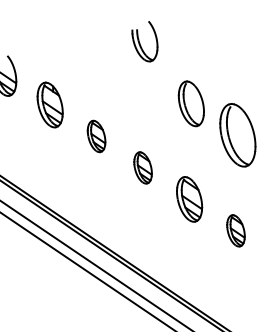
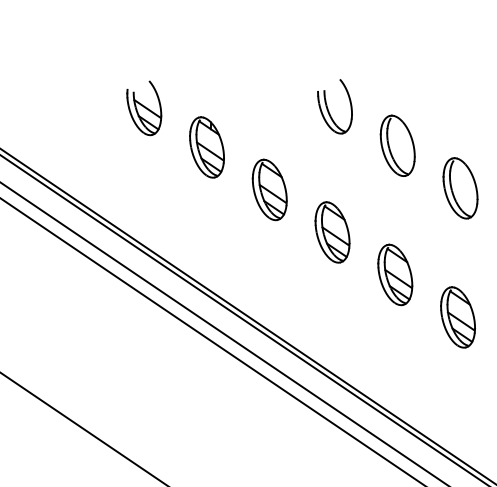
part: (140, 42) -> (328, 108), moved
part: (237, 135) -> (460, 188), size x0.71
part: (96, 136) -> (269, 189), size x1.43
part: (143, 167) -> (332, 232), size x1.43
part: (235, 230) -> (457, 317), size x1.43

